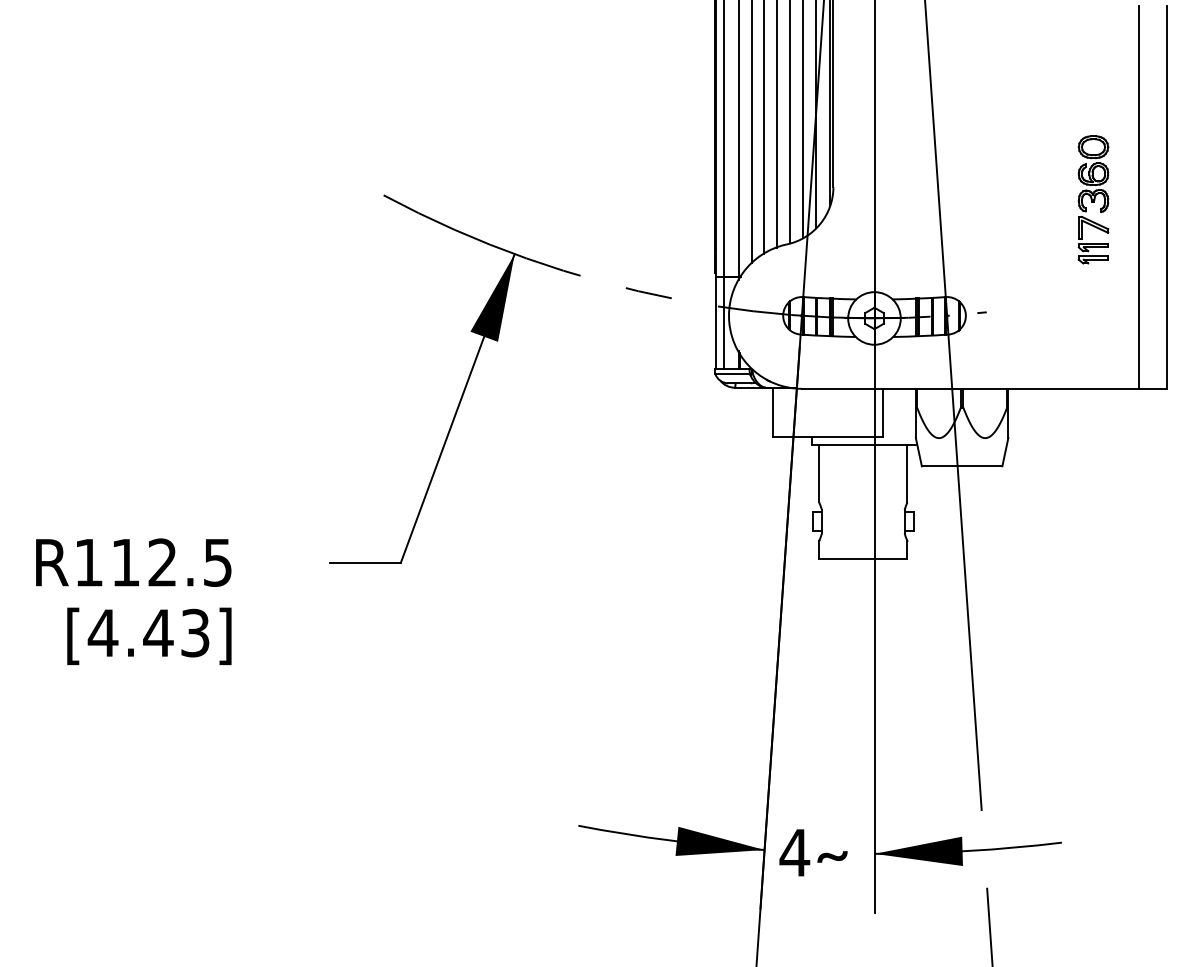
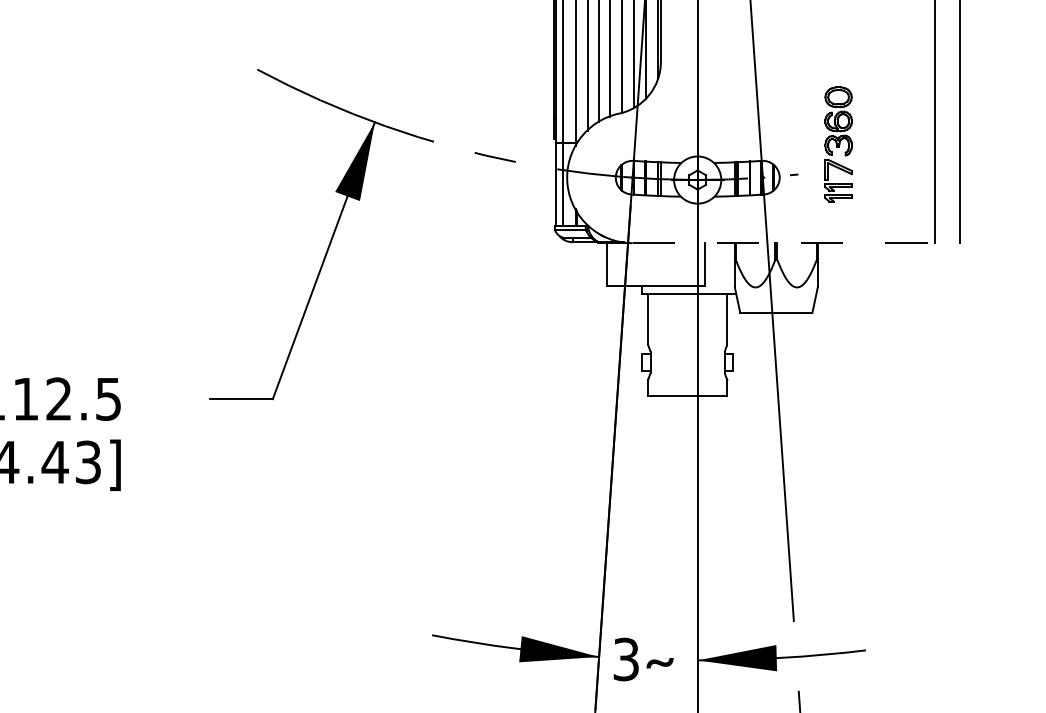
part: (1093, 199) -> (838, 144), moved
line: (984, 388) -> (796, 242), solid -> dashed
text: (794, 852) -> (625, 659), 4 -> 3

